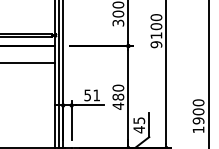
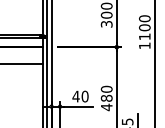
text: (156, 44) -> (144, 45), 9100 -> 1100
text: (92, 95) -> (80, 96), 51 -> 40

